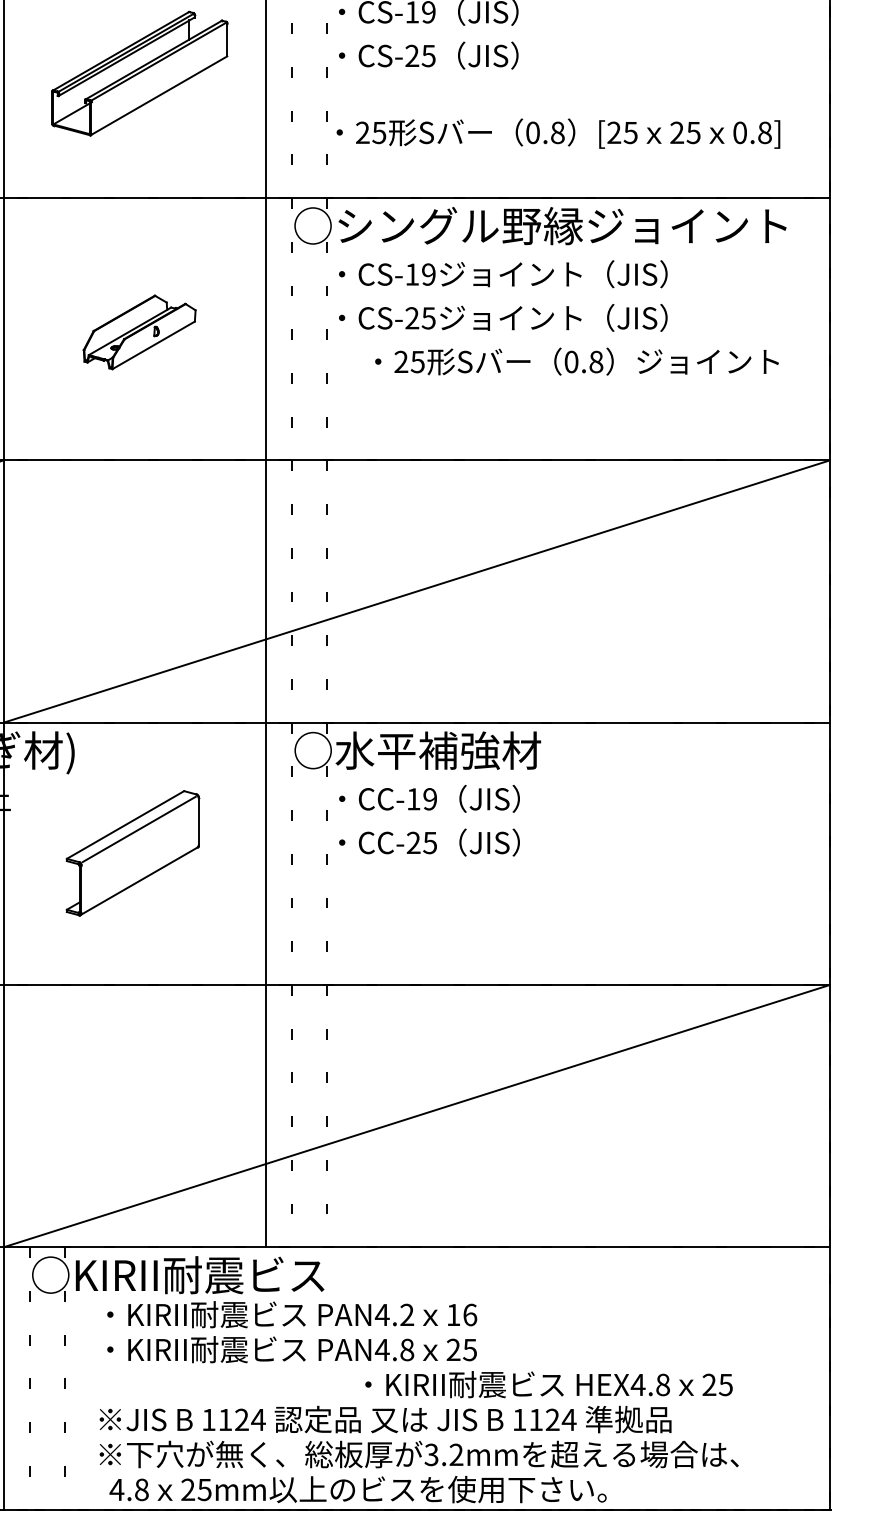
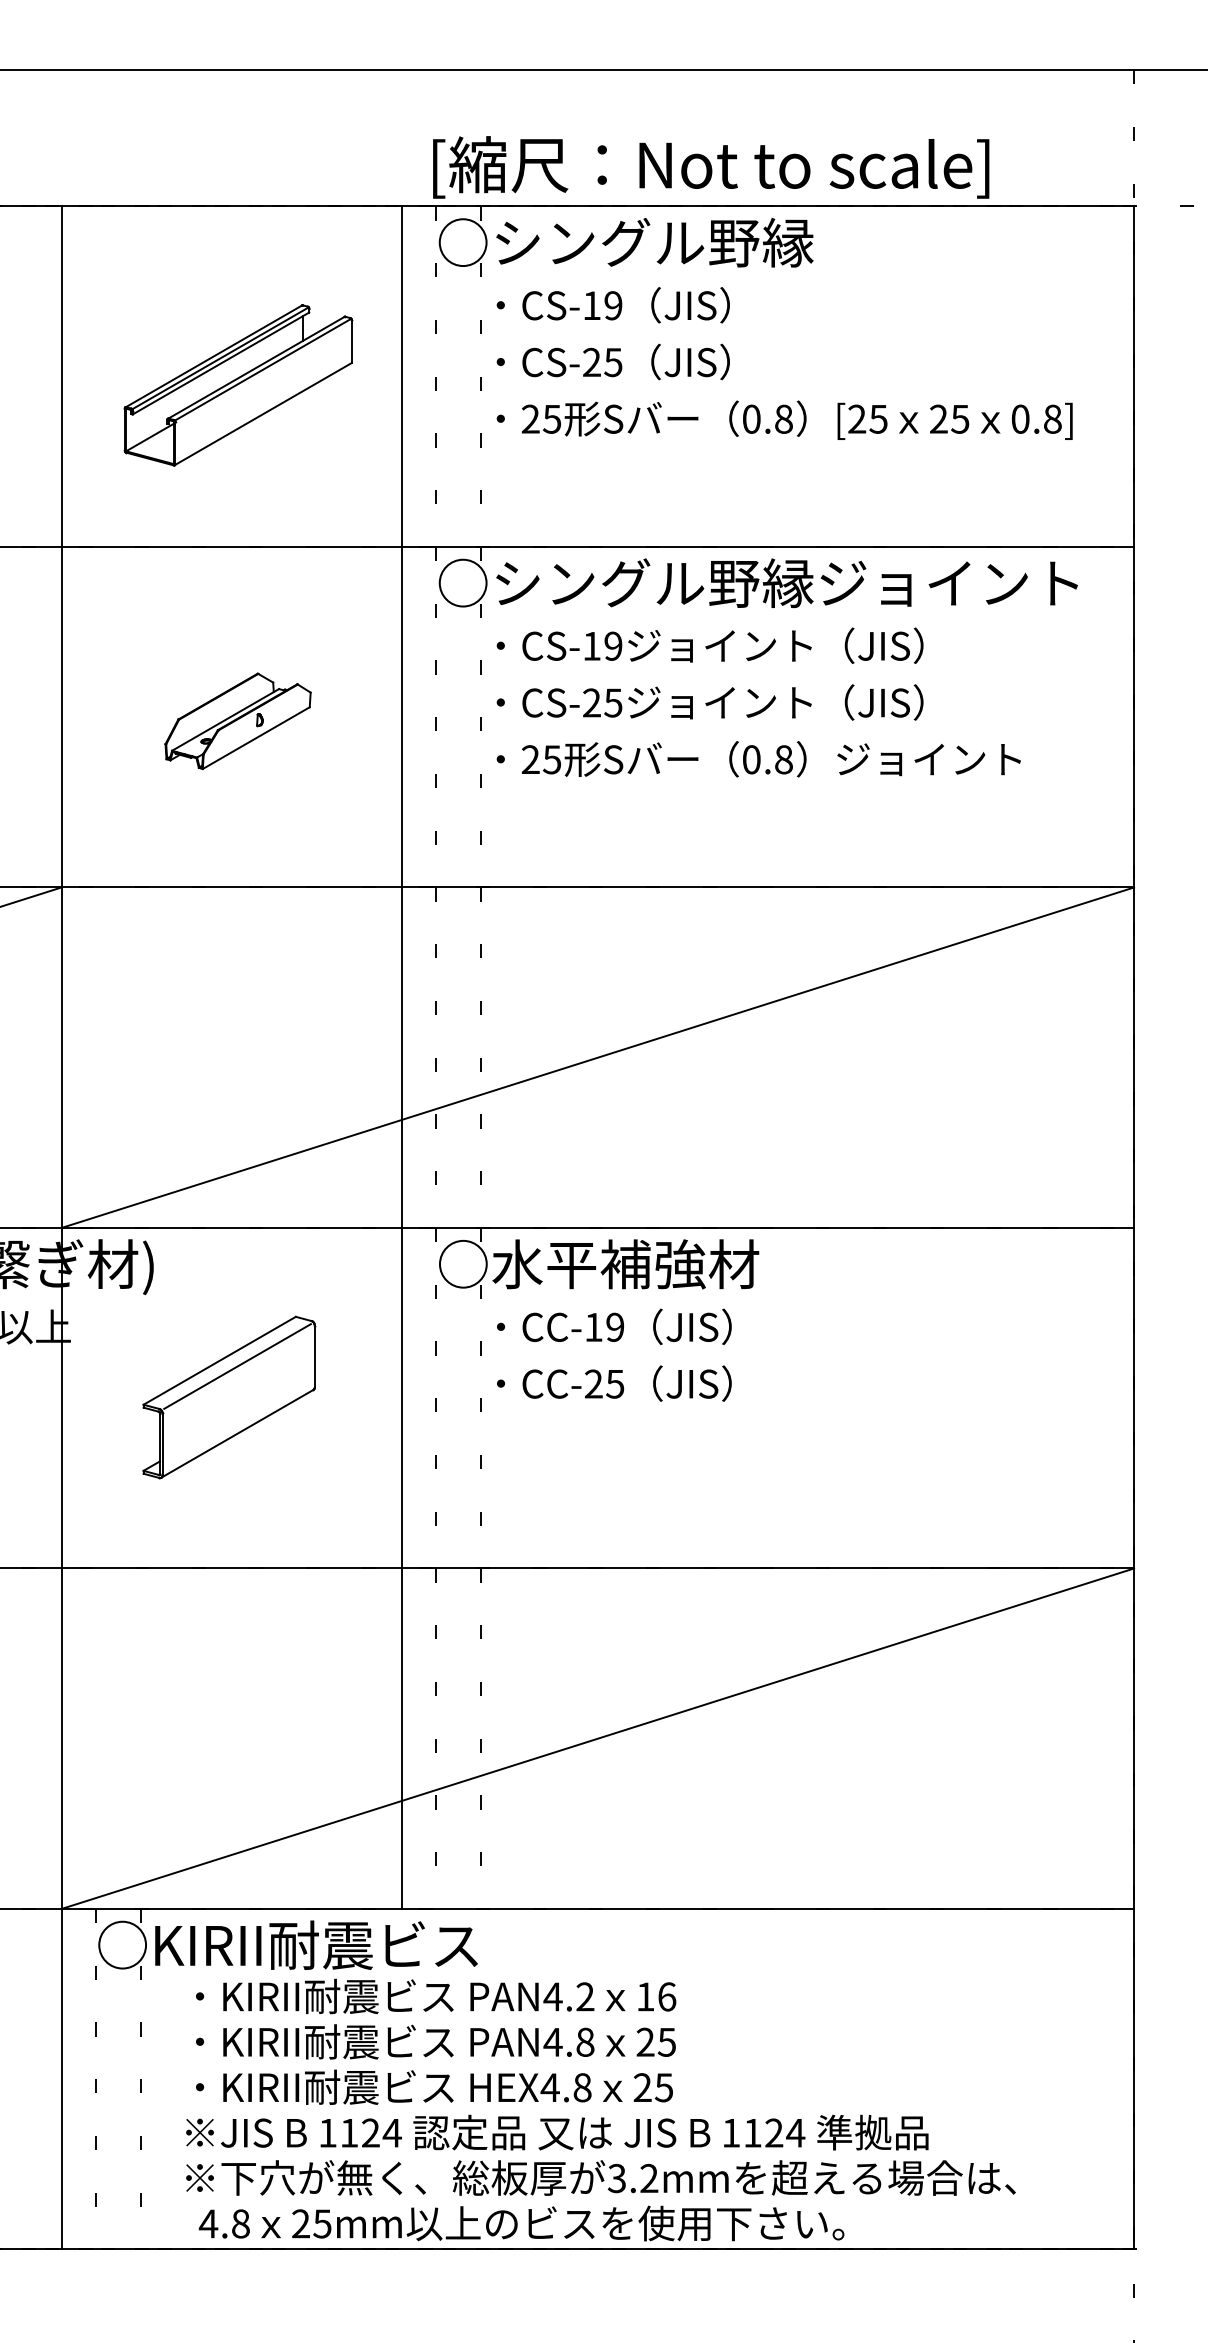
text: (558, 133) -> (784, 419), moved
text: (576, 361) -> (758, 759), moved
text: (549, 1384) -> (434, 2086), moved

